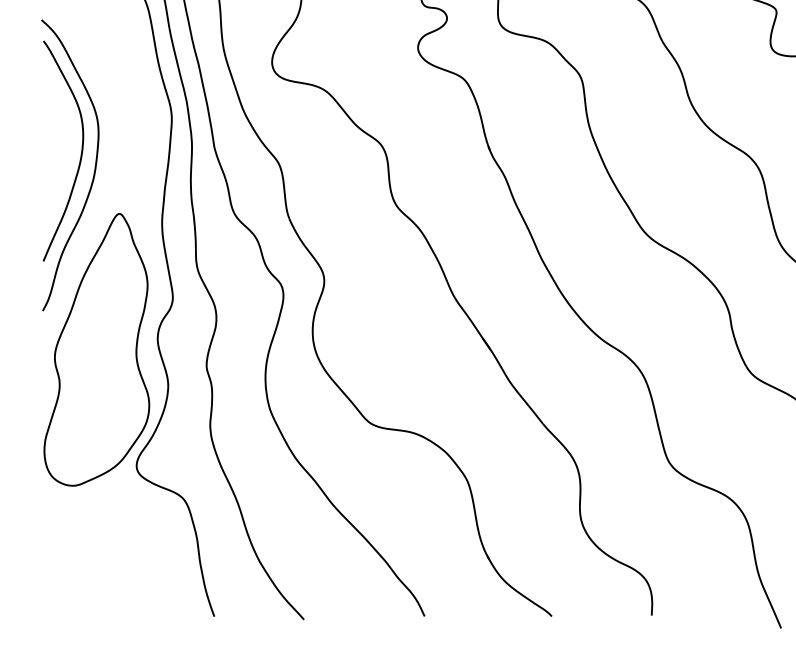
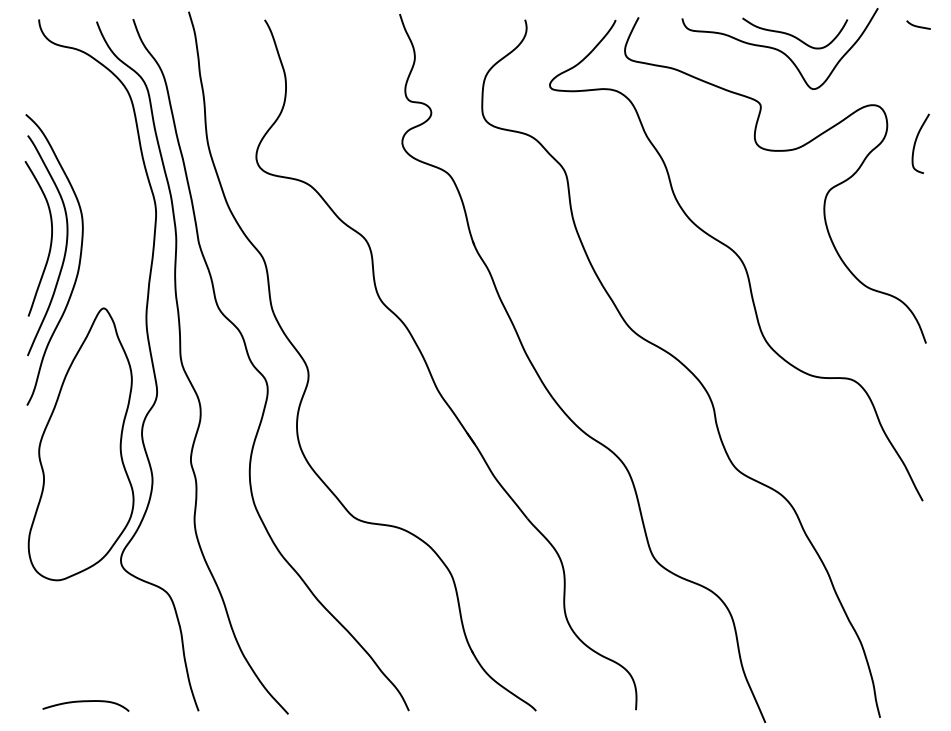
curve: (66, 143) -> (50, 238), added
curve: (101, 607) -> (85, 702), added

